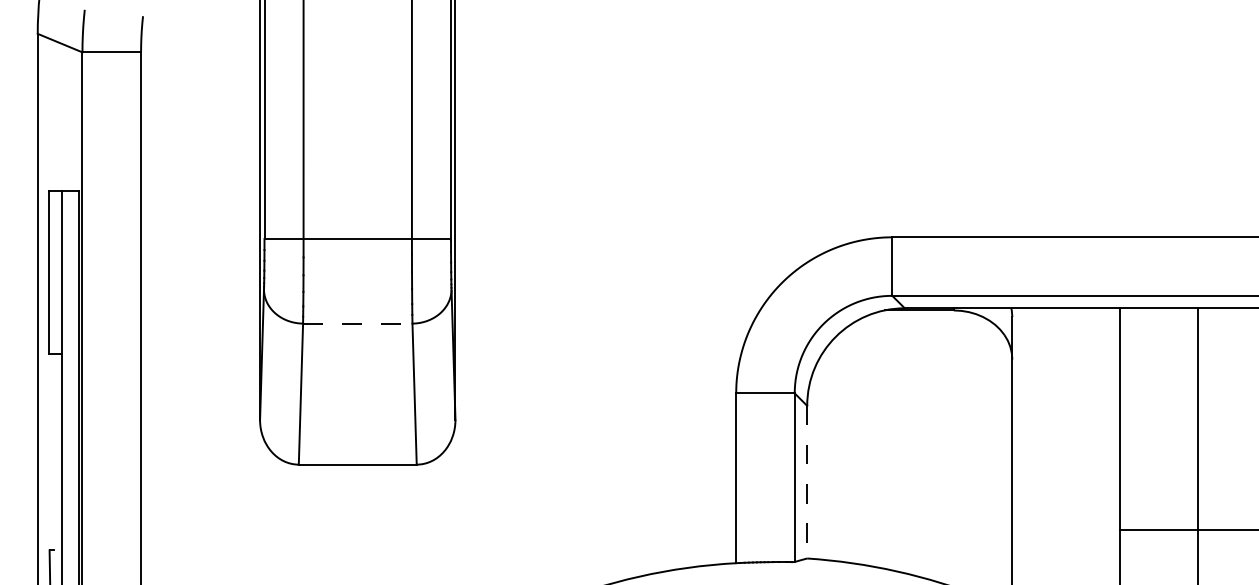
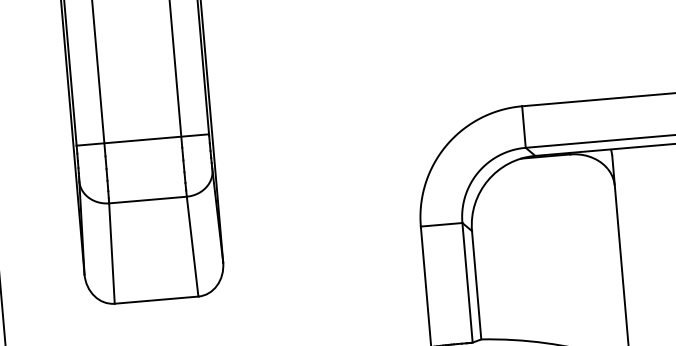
line: (357, 323) -> (147, 199), dashed -> solid
line: (807, 482) -> (476, 285), dashed -> solid

